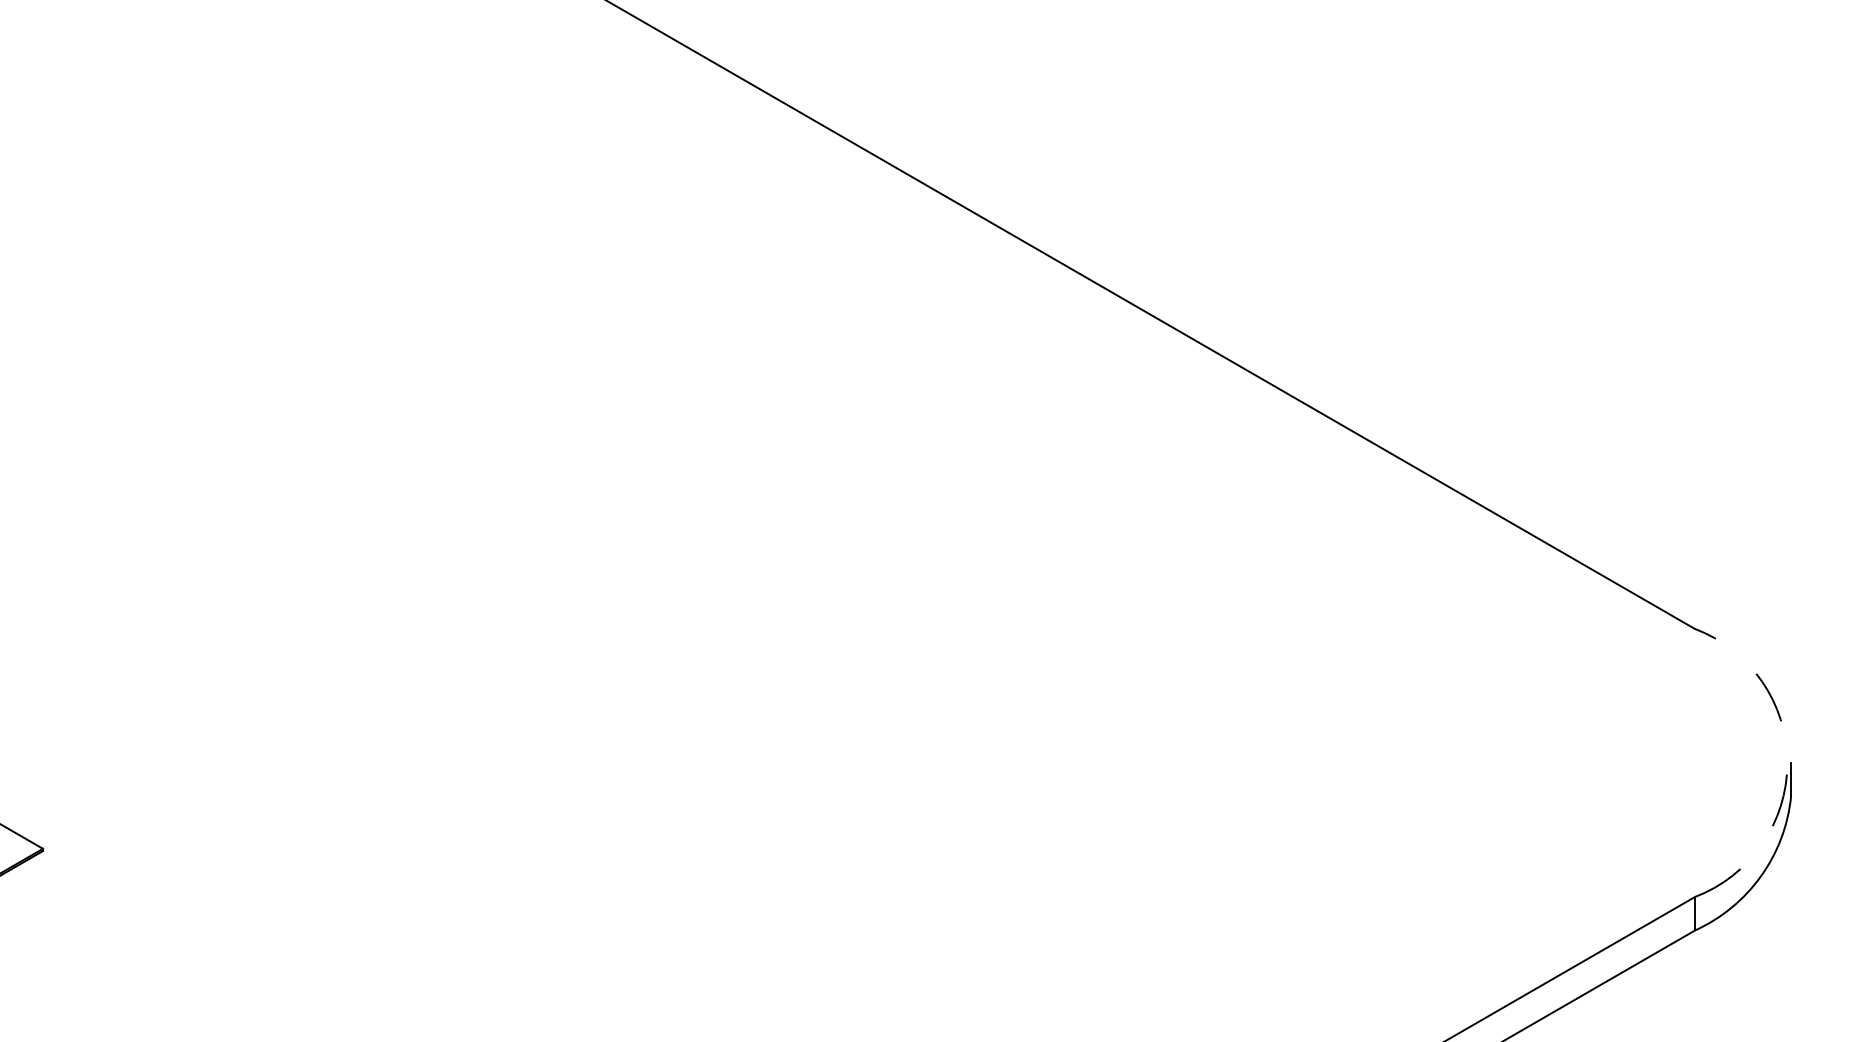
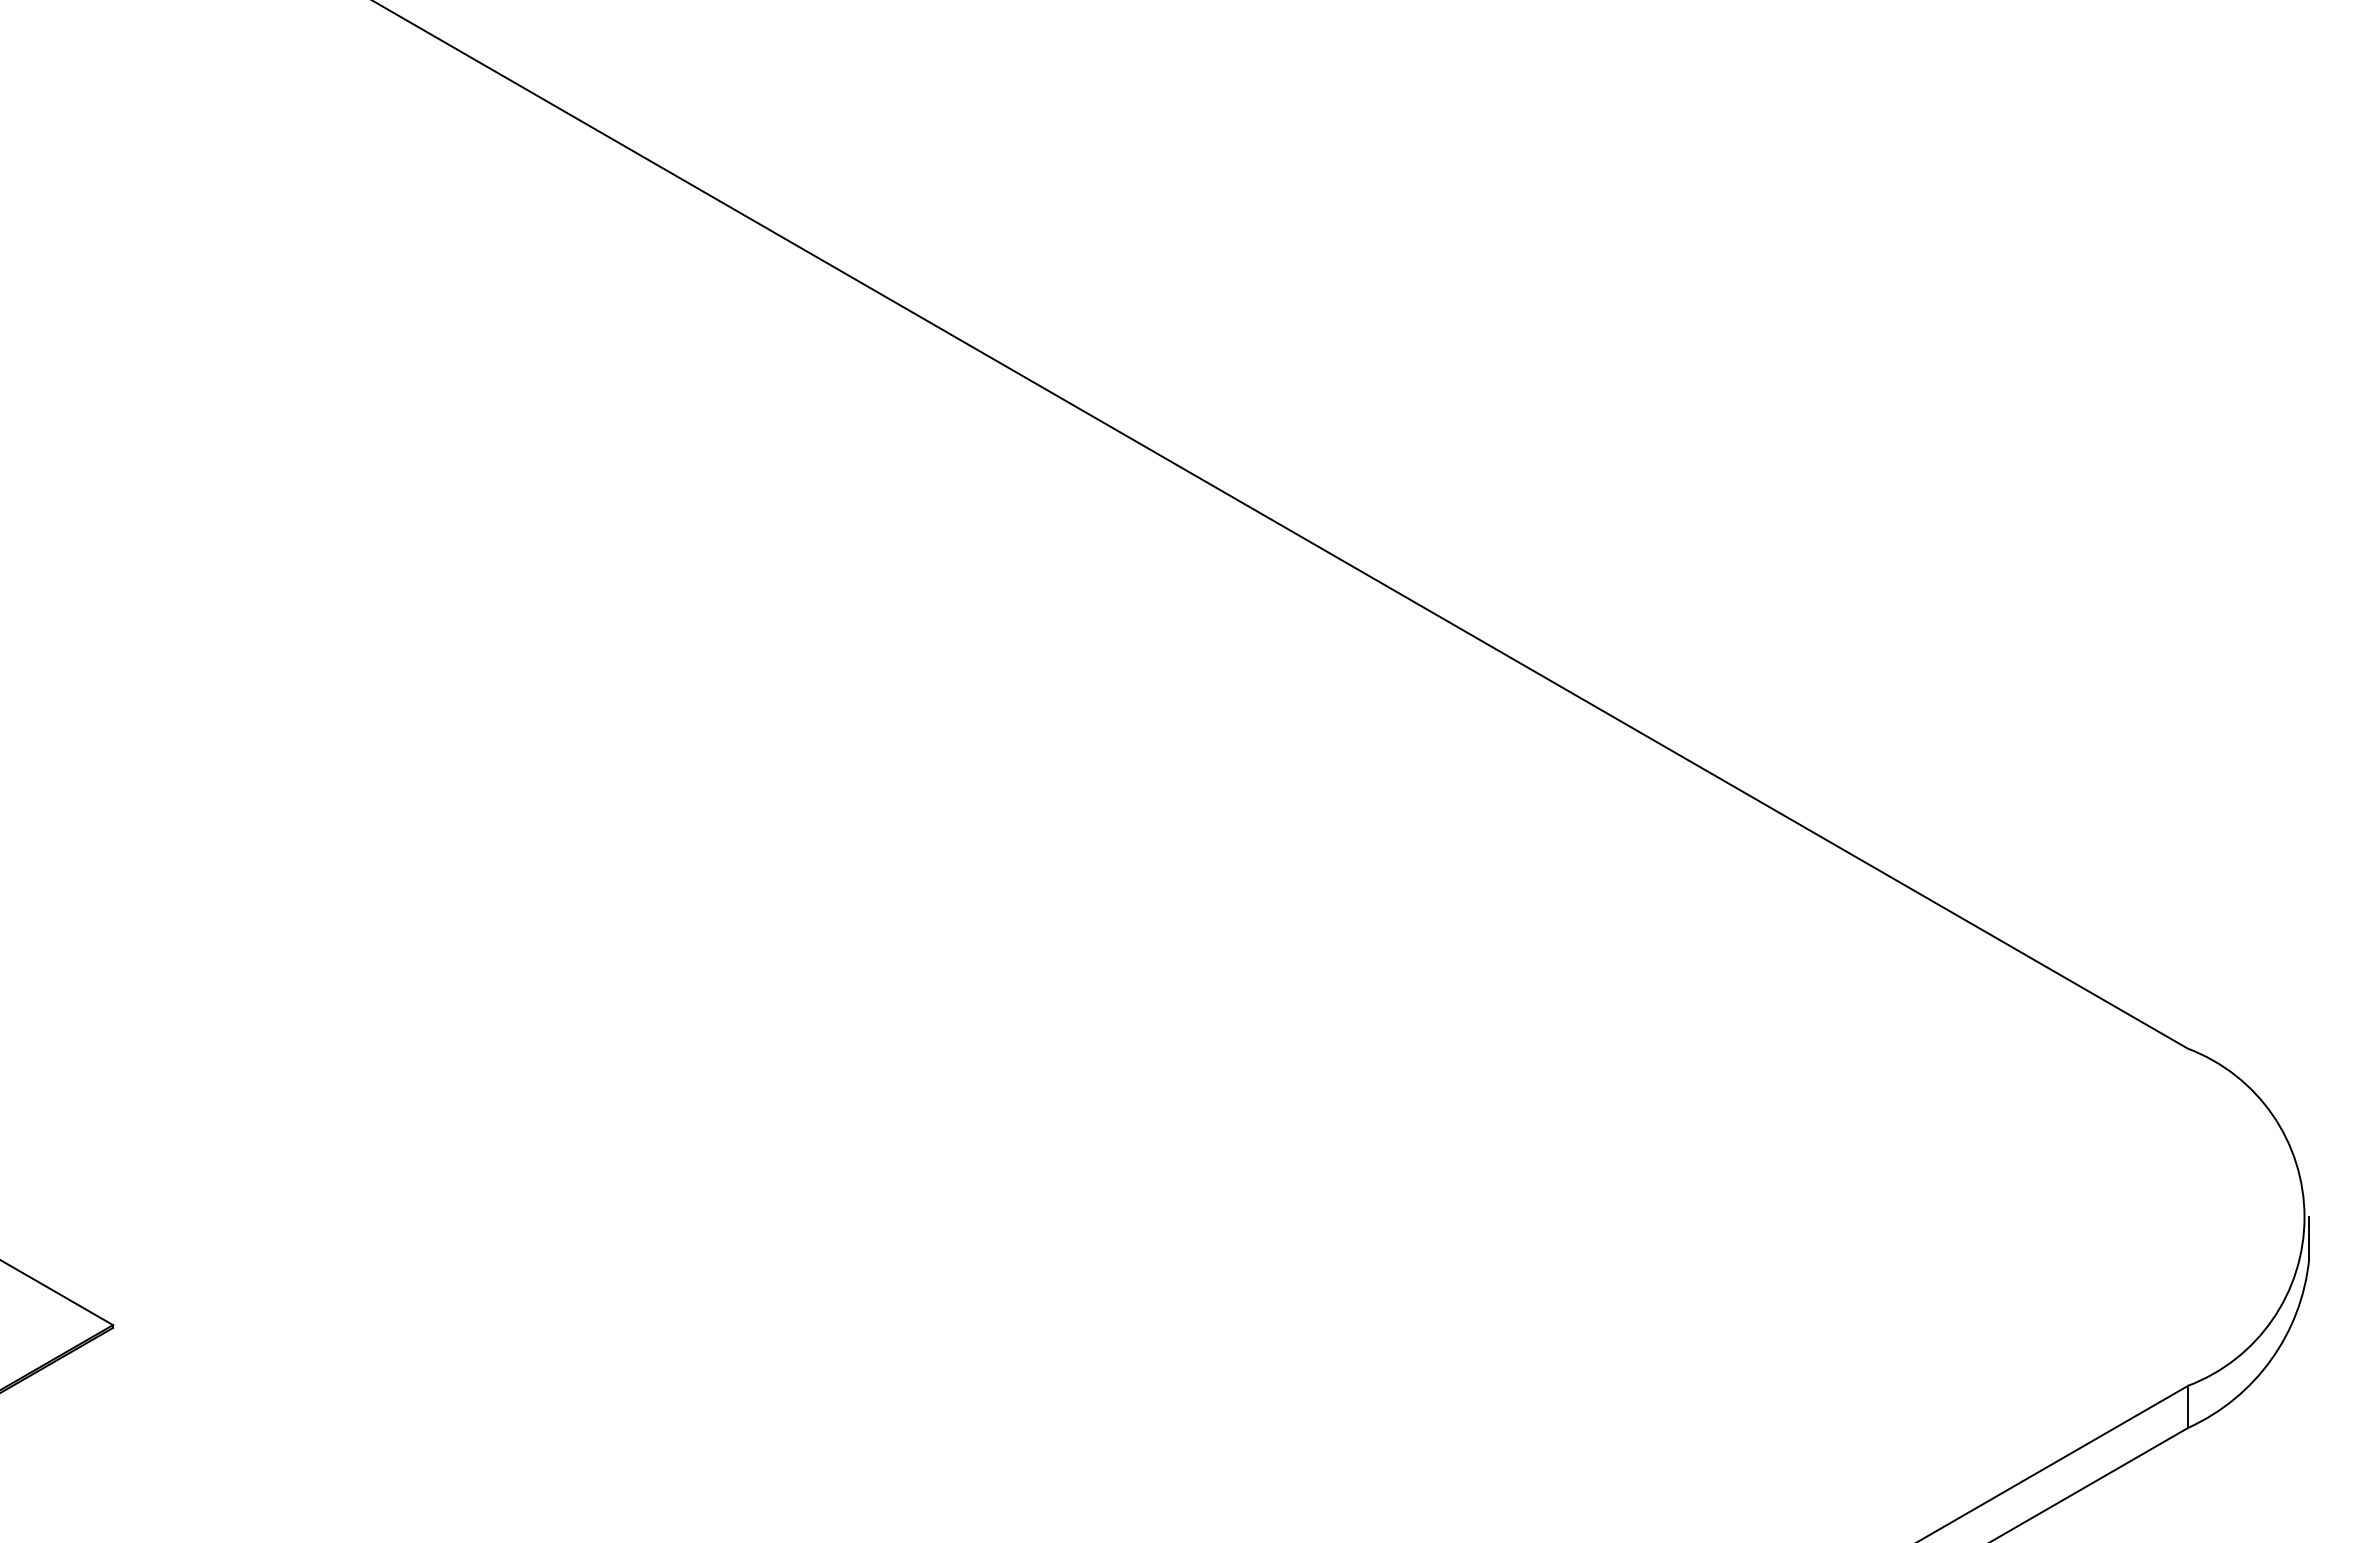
arc: (1787, 763) -> (2304, 1217), dashed -> solid

